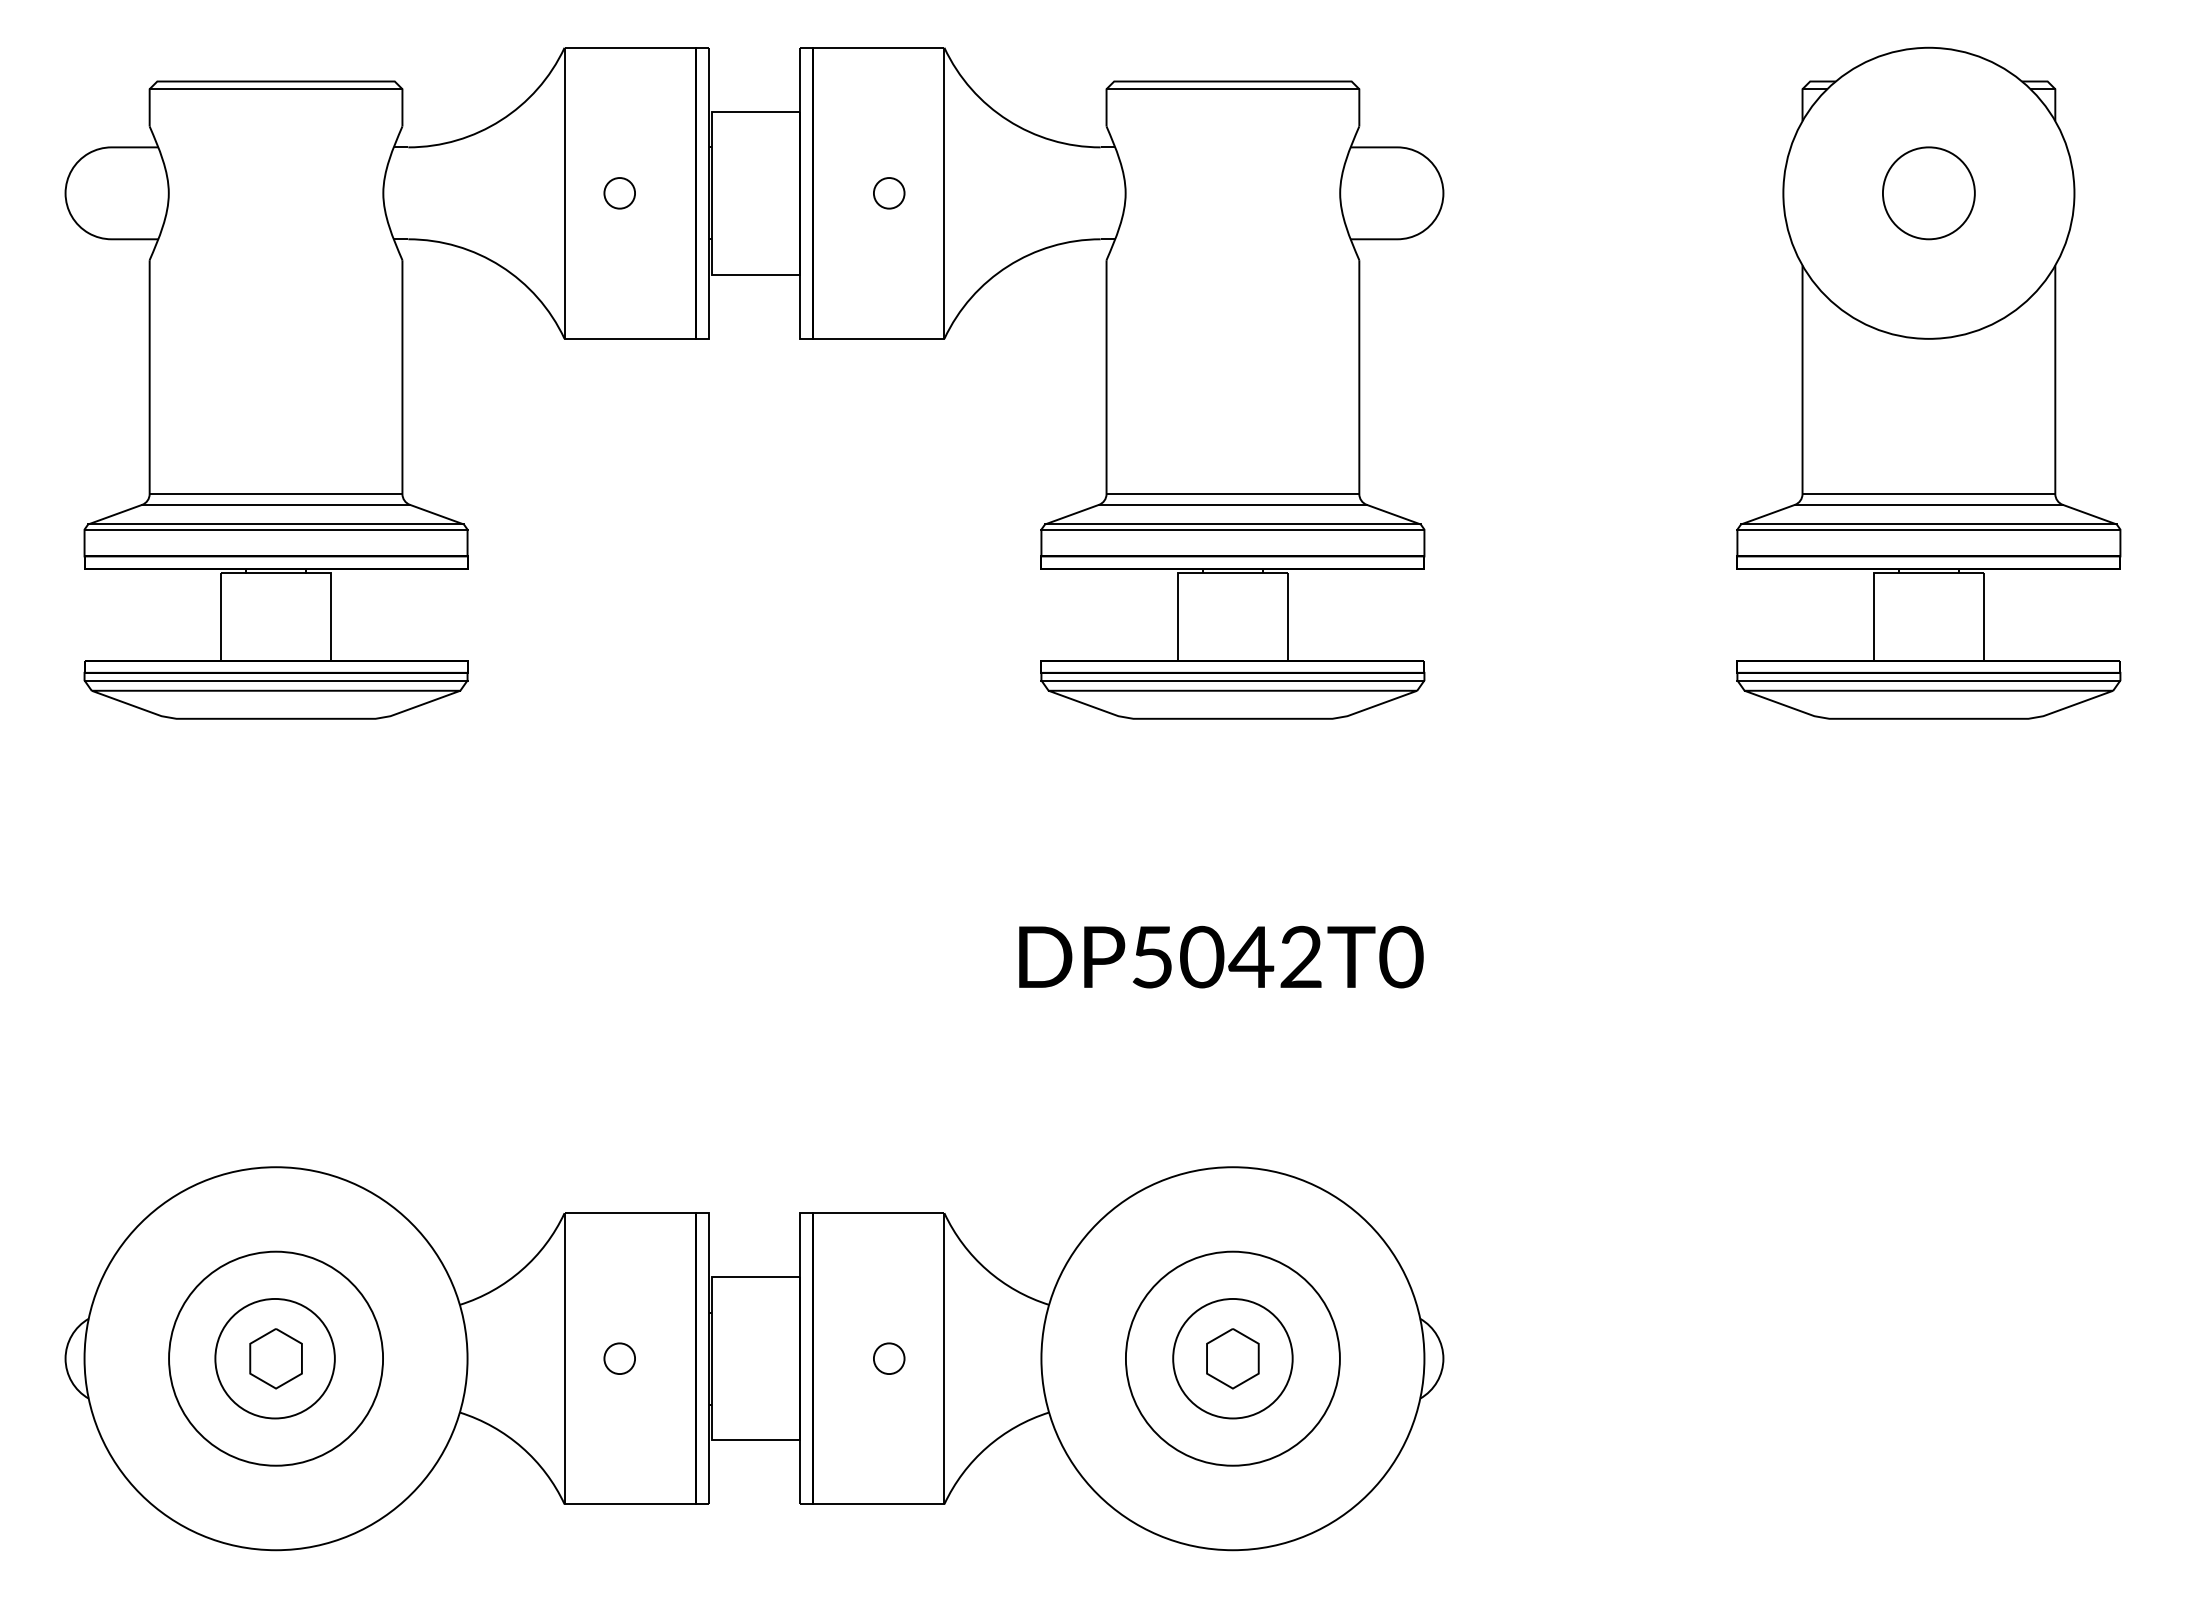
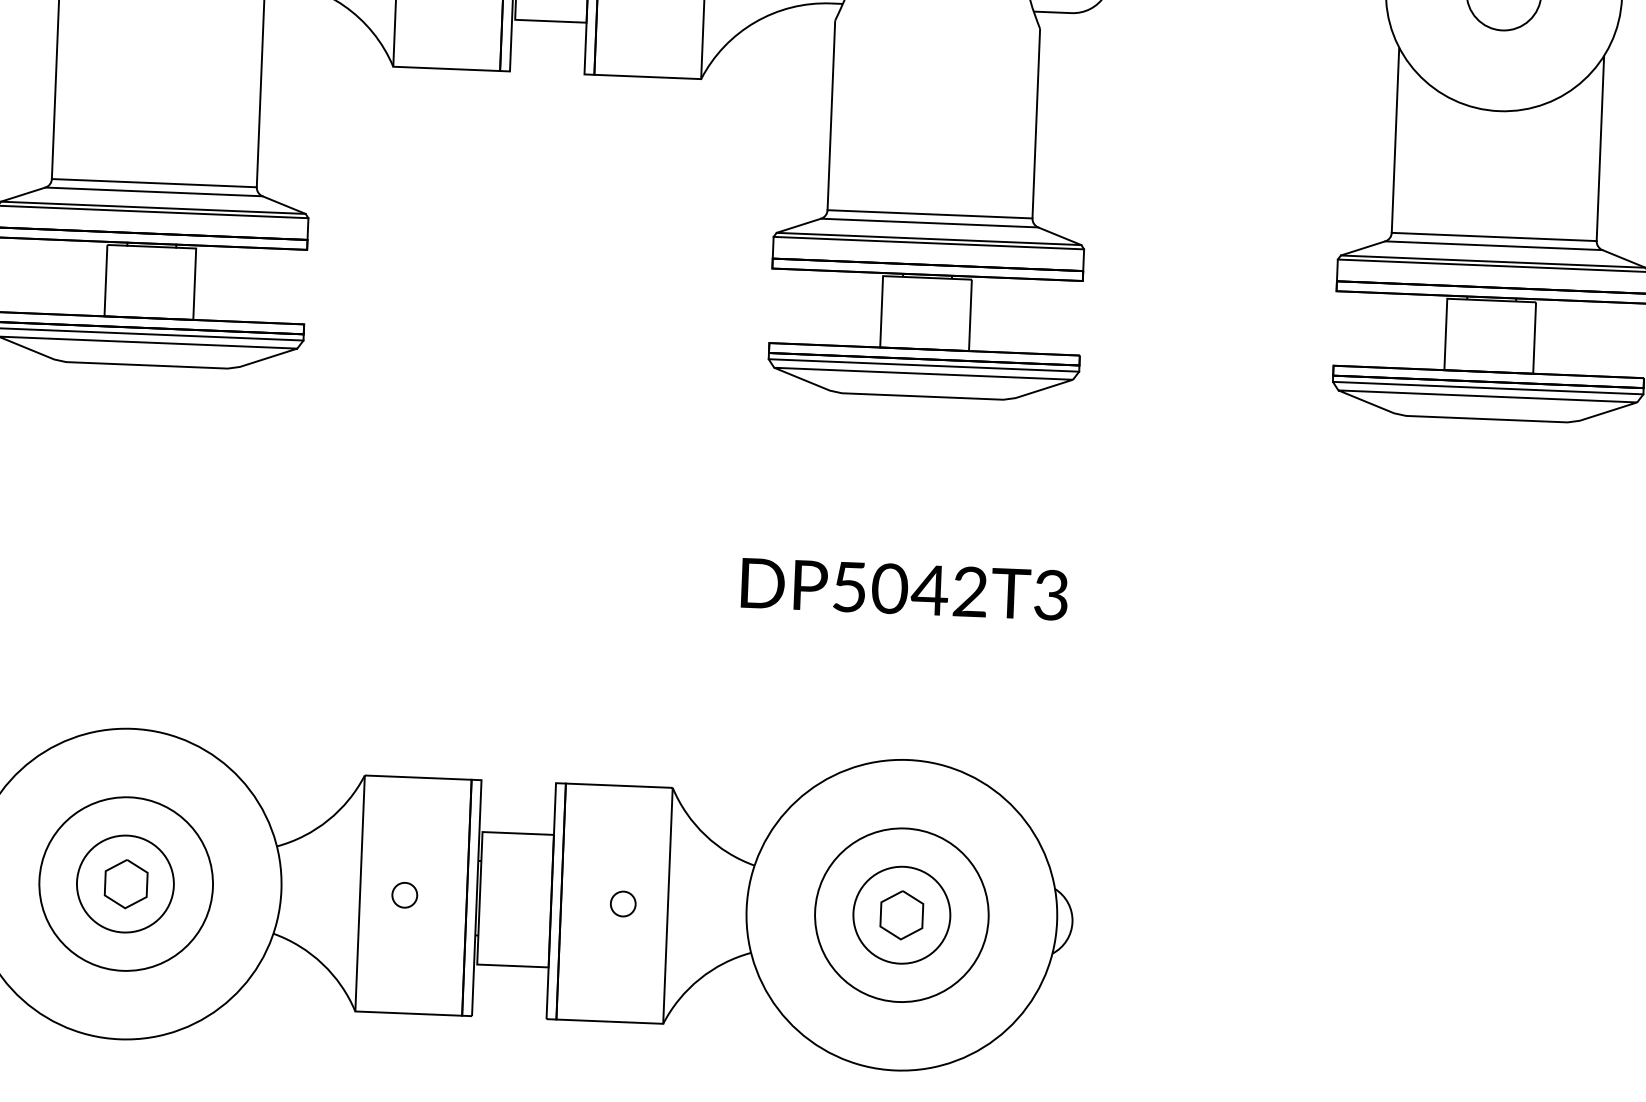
text: (1401, 957) -> (1051, 595), DP5042T0 -> DP5042T3

